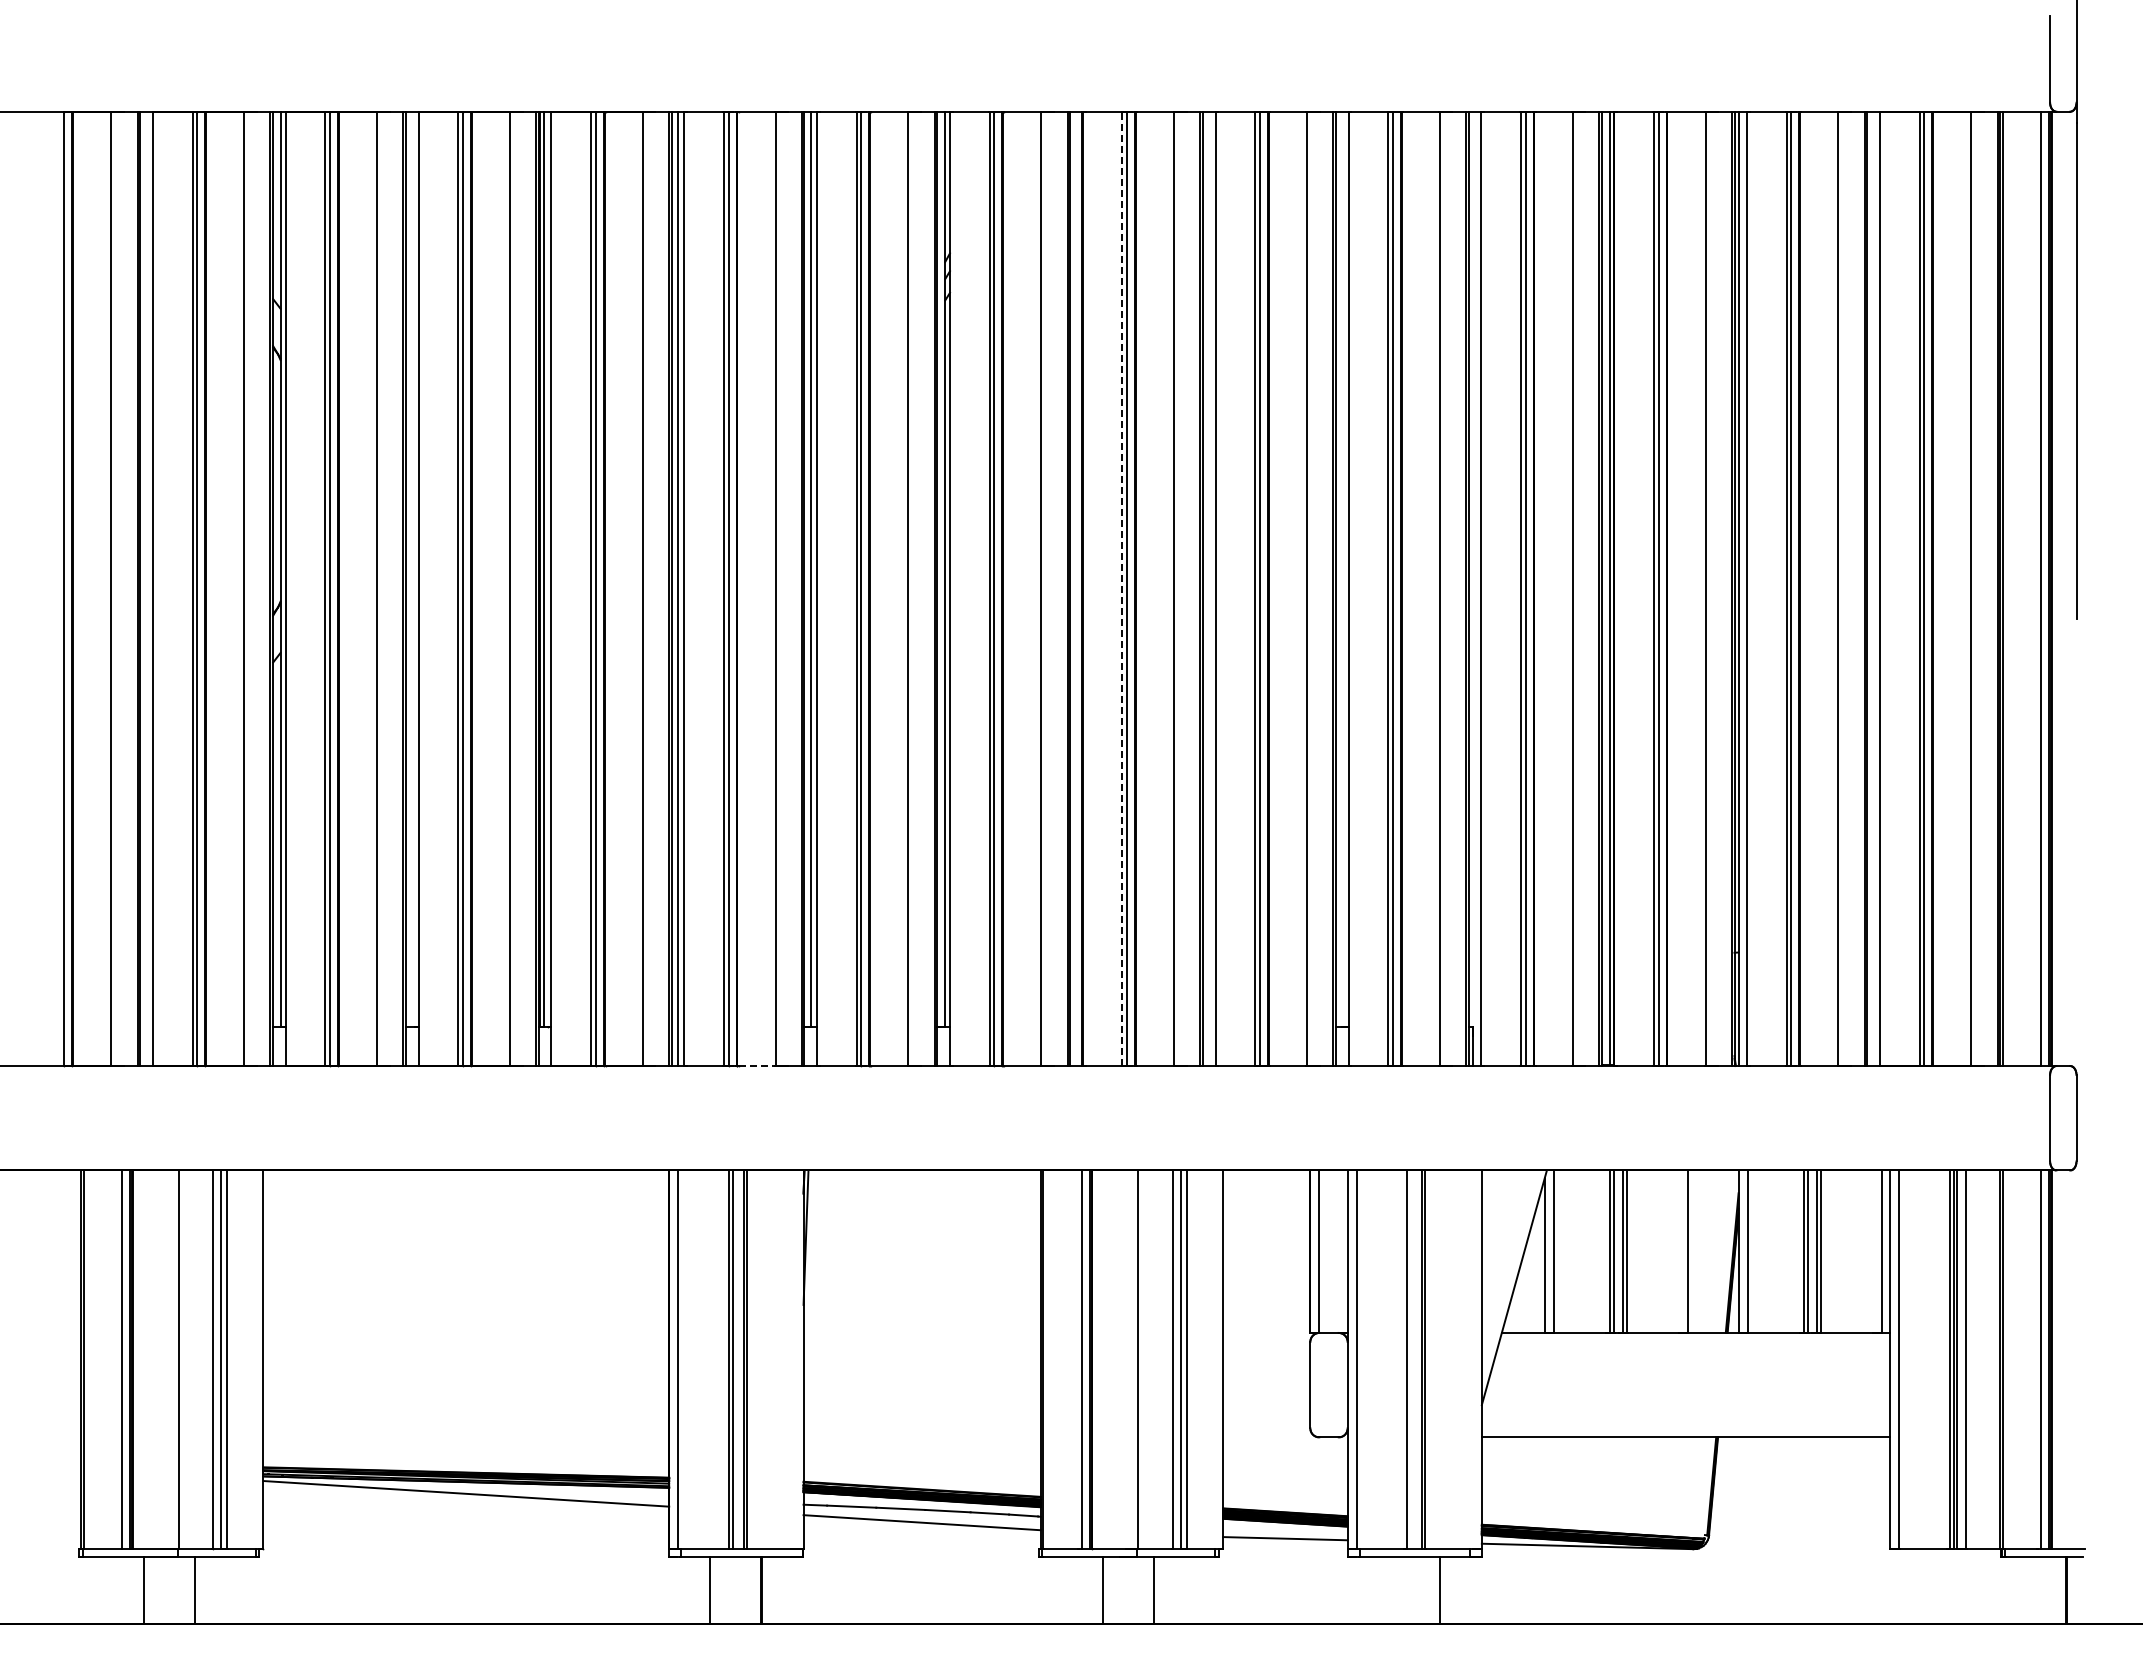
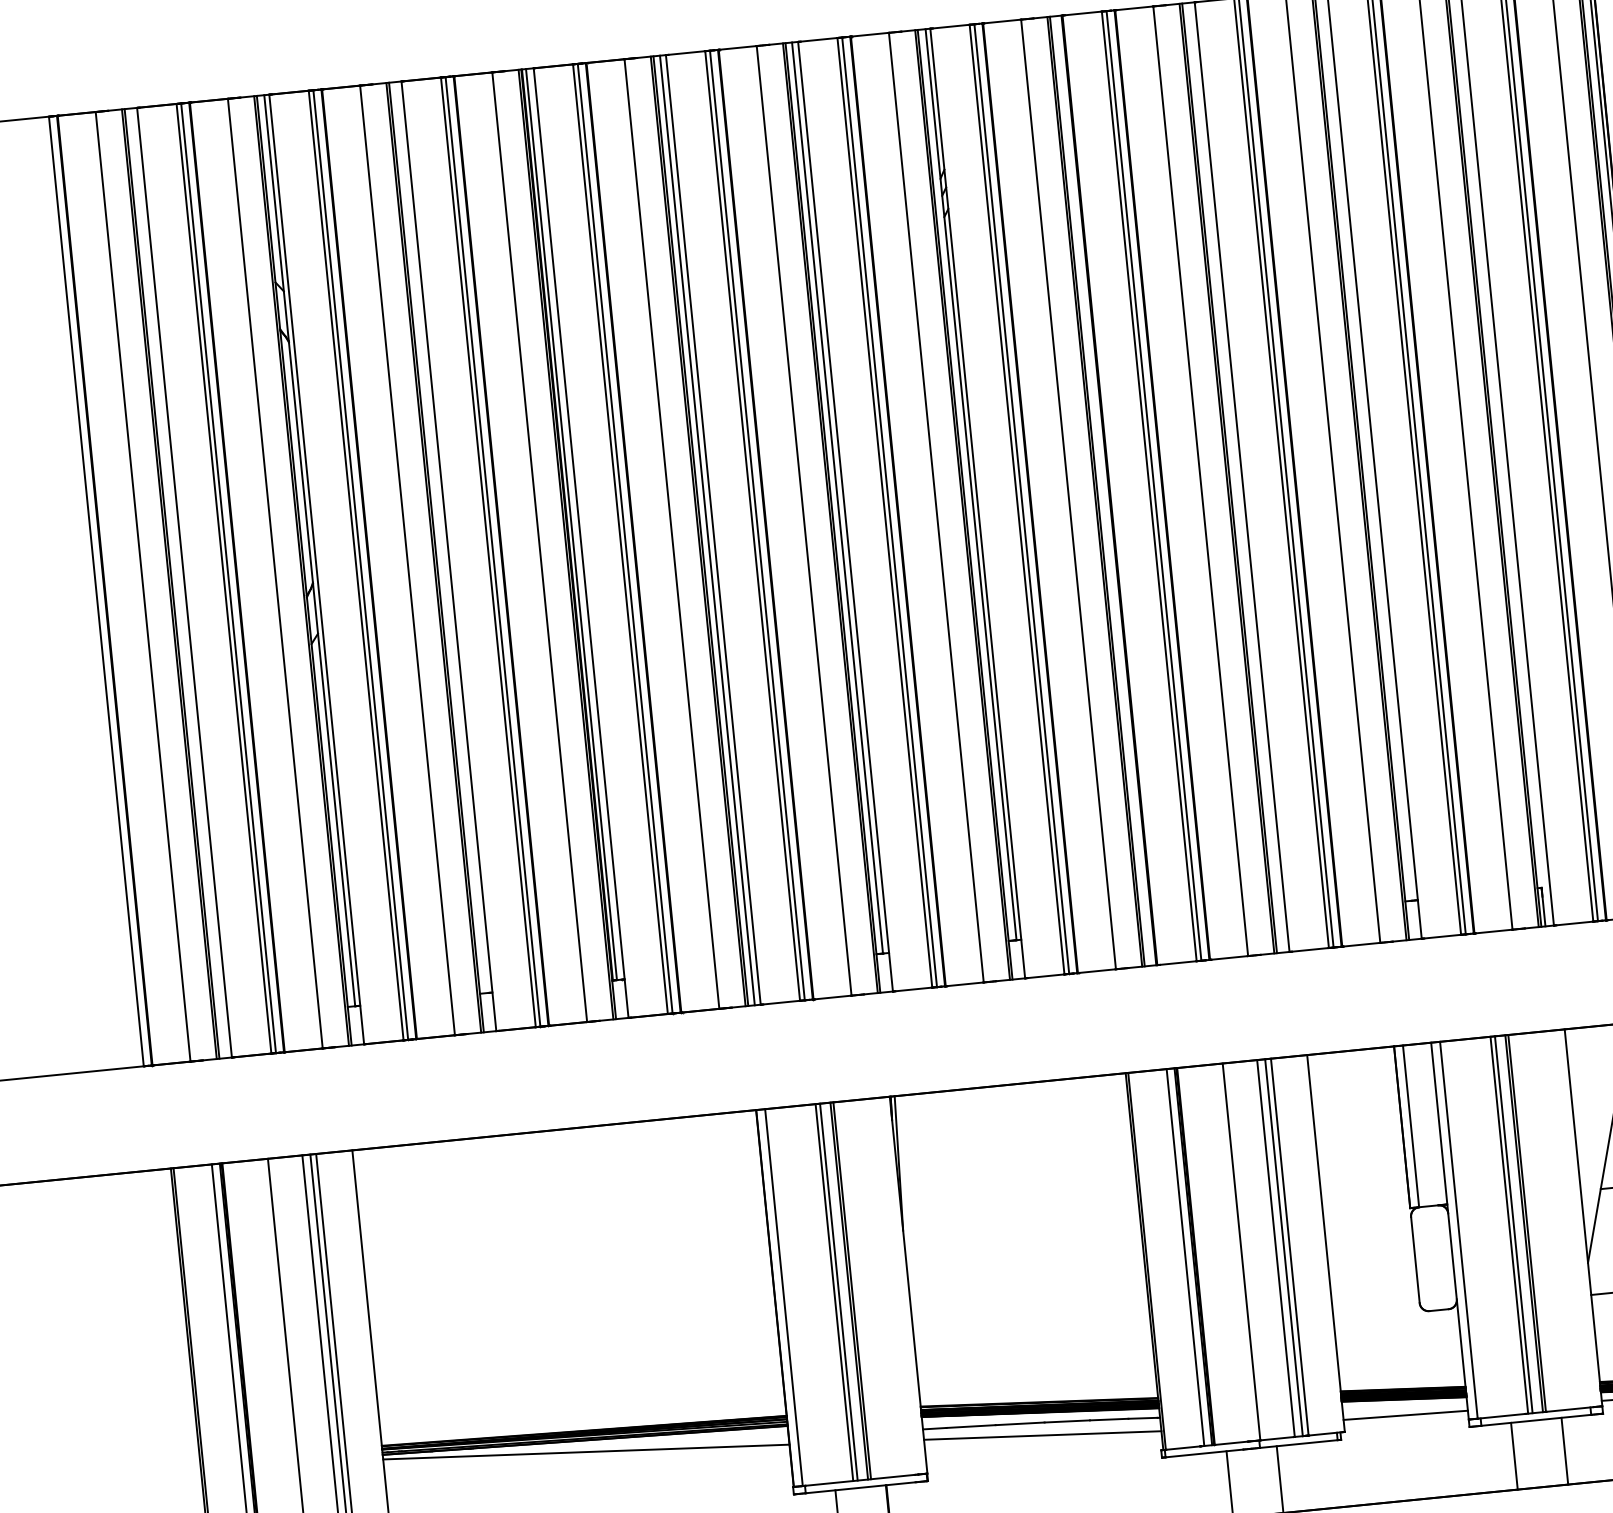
line: (1122, 588) -> (1149, 486), dashed -> solid
line: (757, 1066) -> (833, 997), dashed -> solid
line: (1411, 1359) -> (1513, 1224), added
line: (1389, 1589) -> (1514, 1455), added

